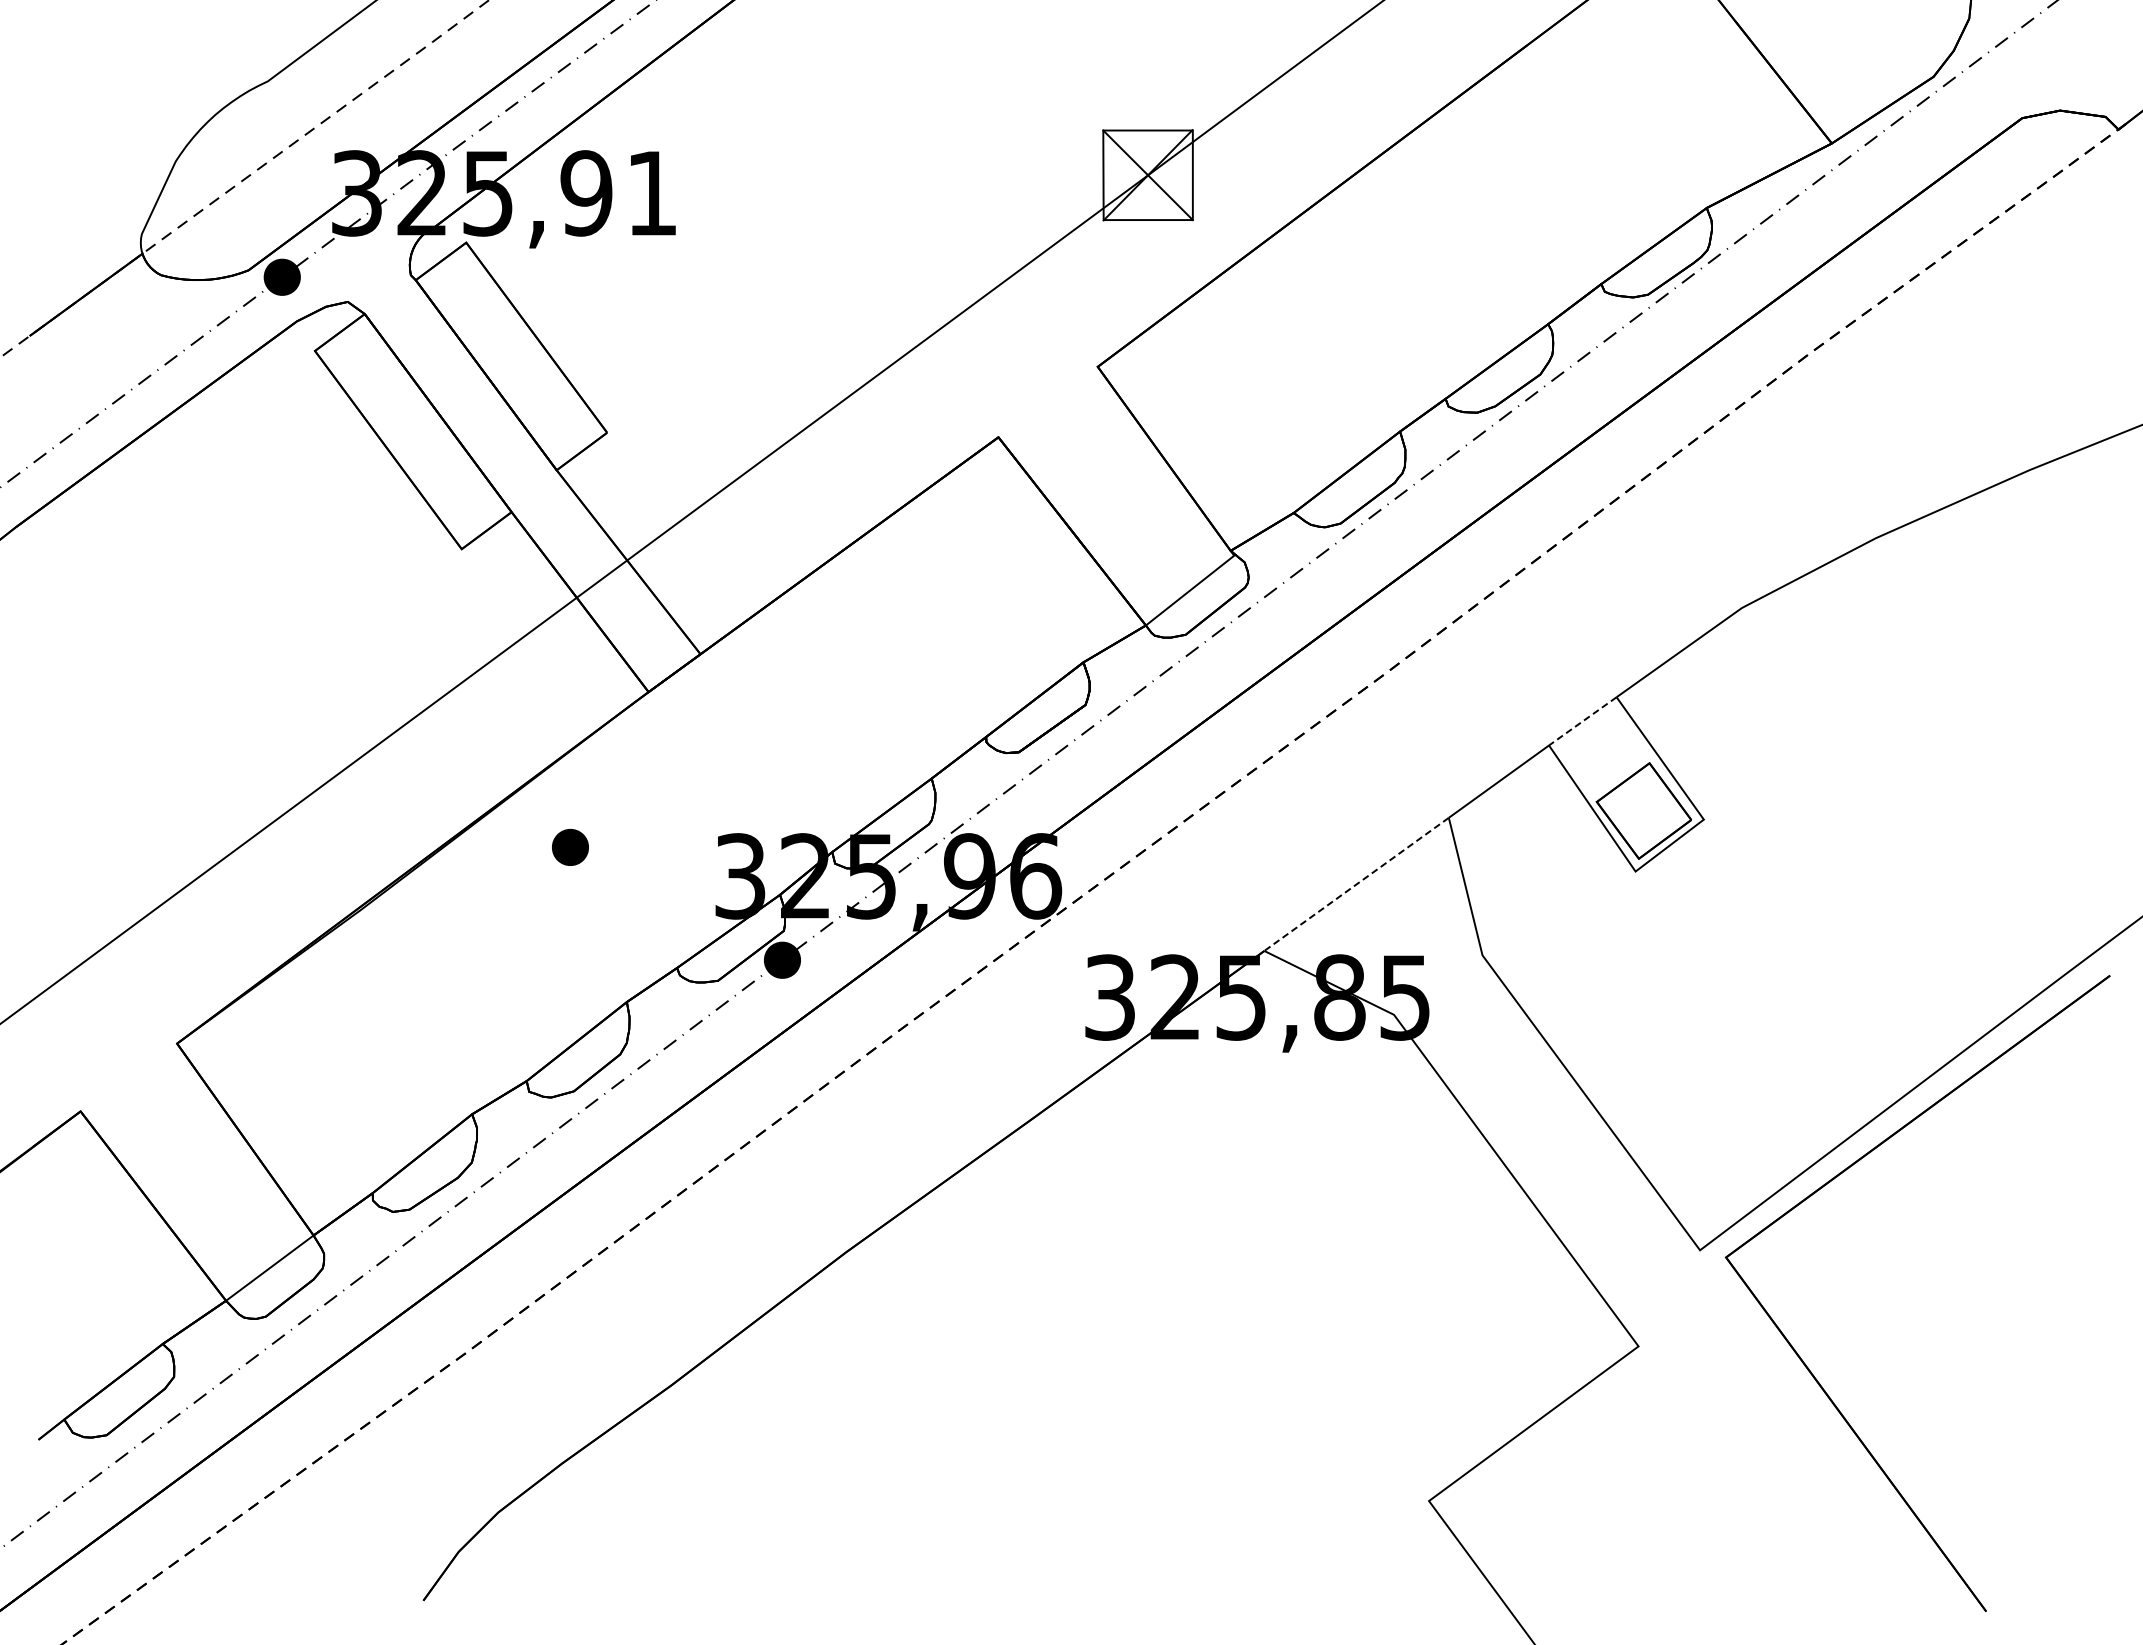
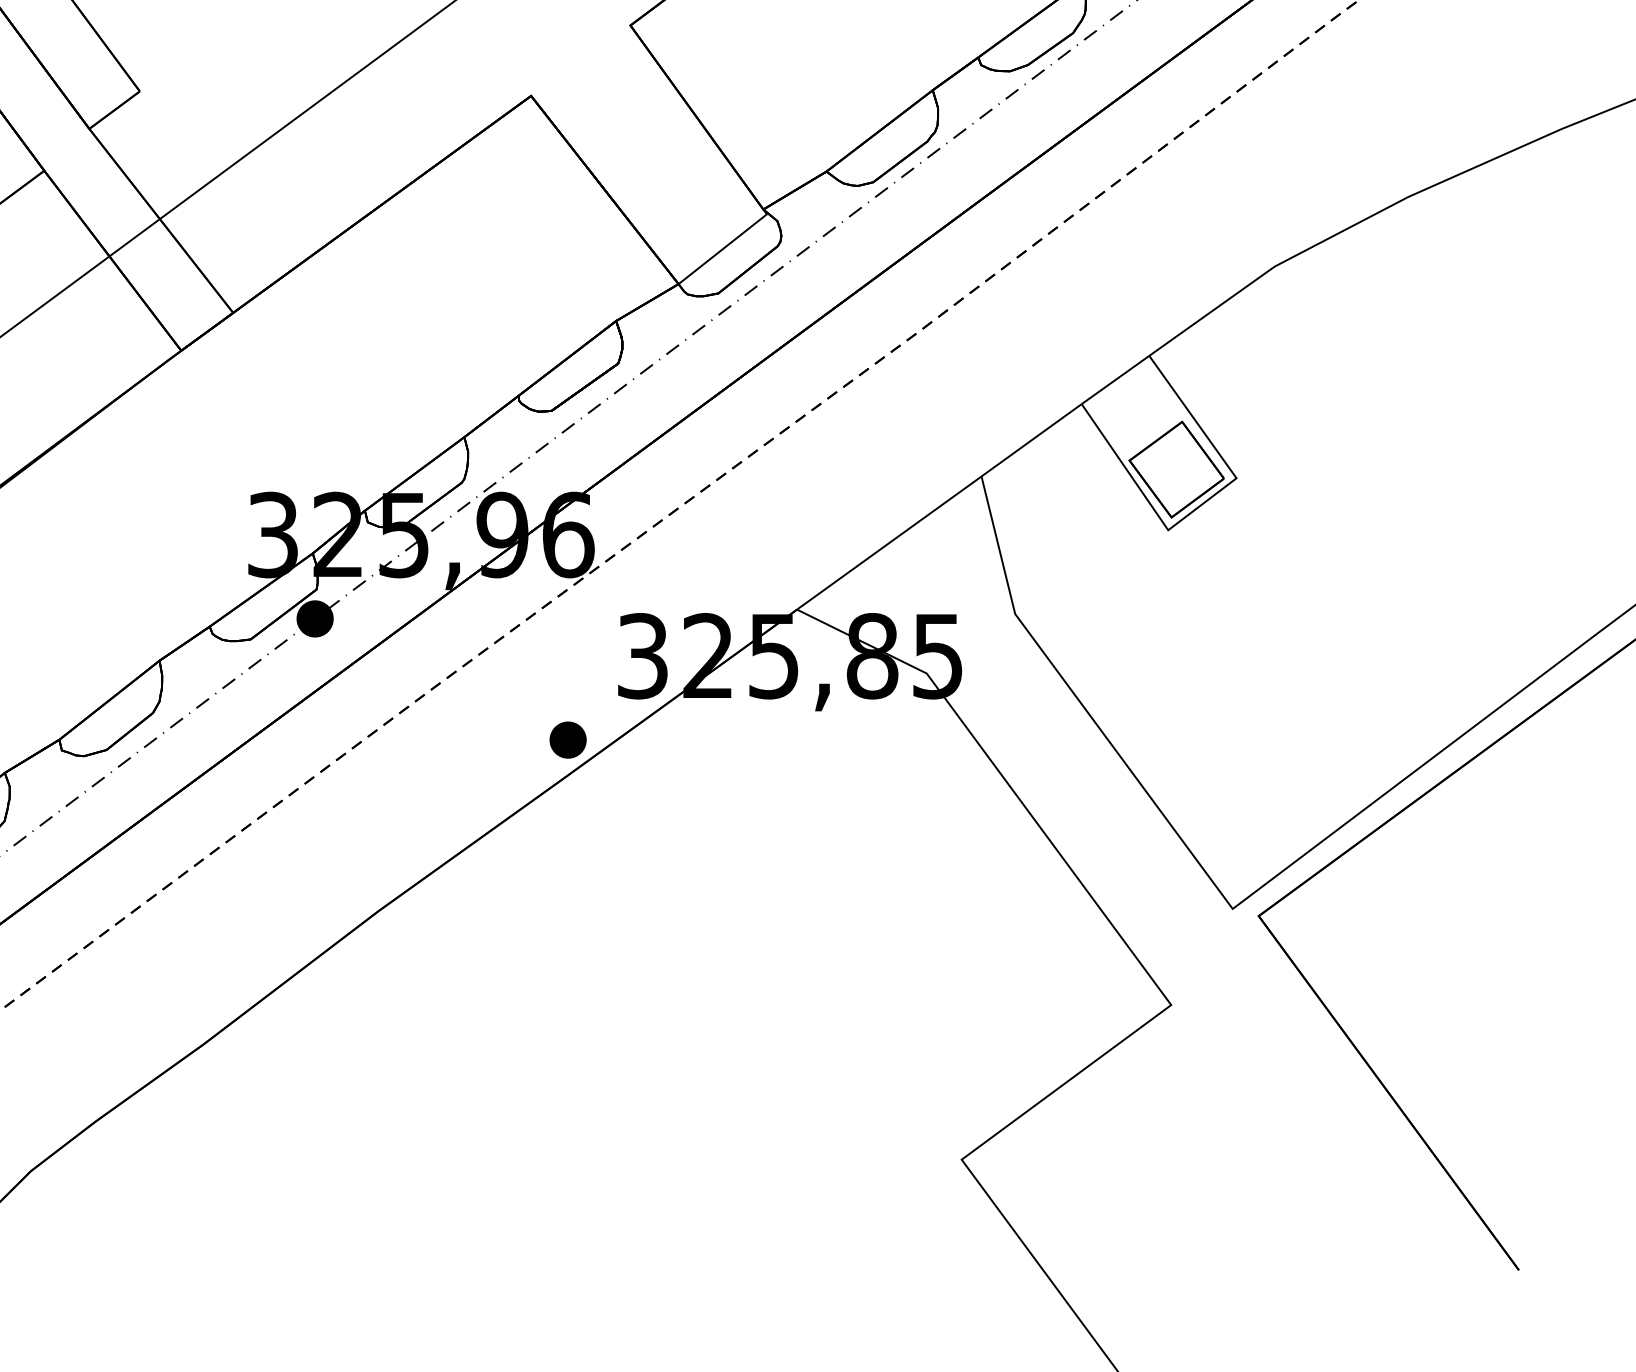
line: (1582, 721) -> (1115, 380), dashed -> solid
part: (570, 847) -> (568, 740), moved
line: (1356, 884) -> (889, 543), dashed -> solid

